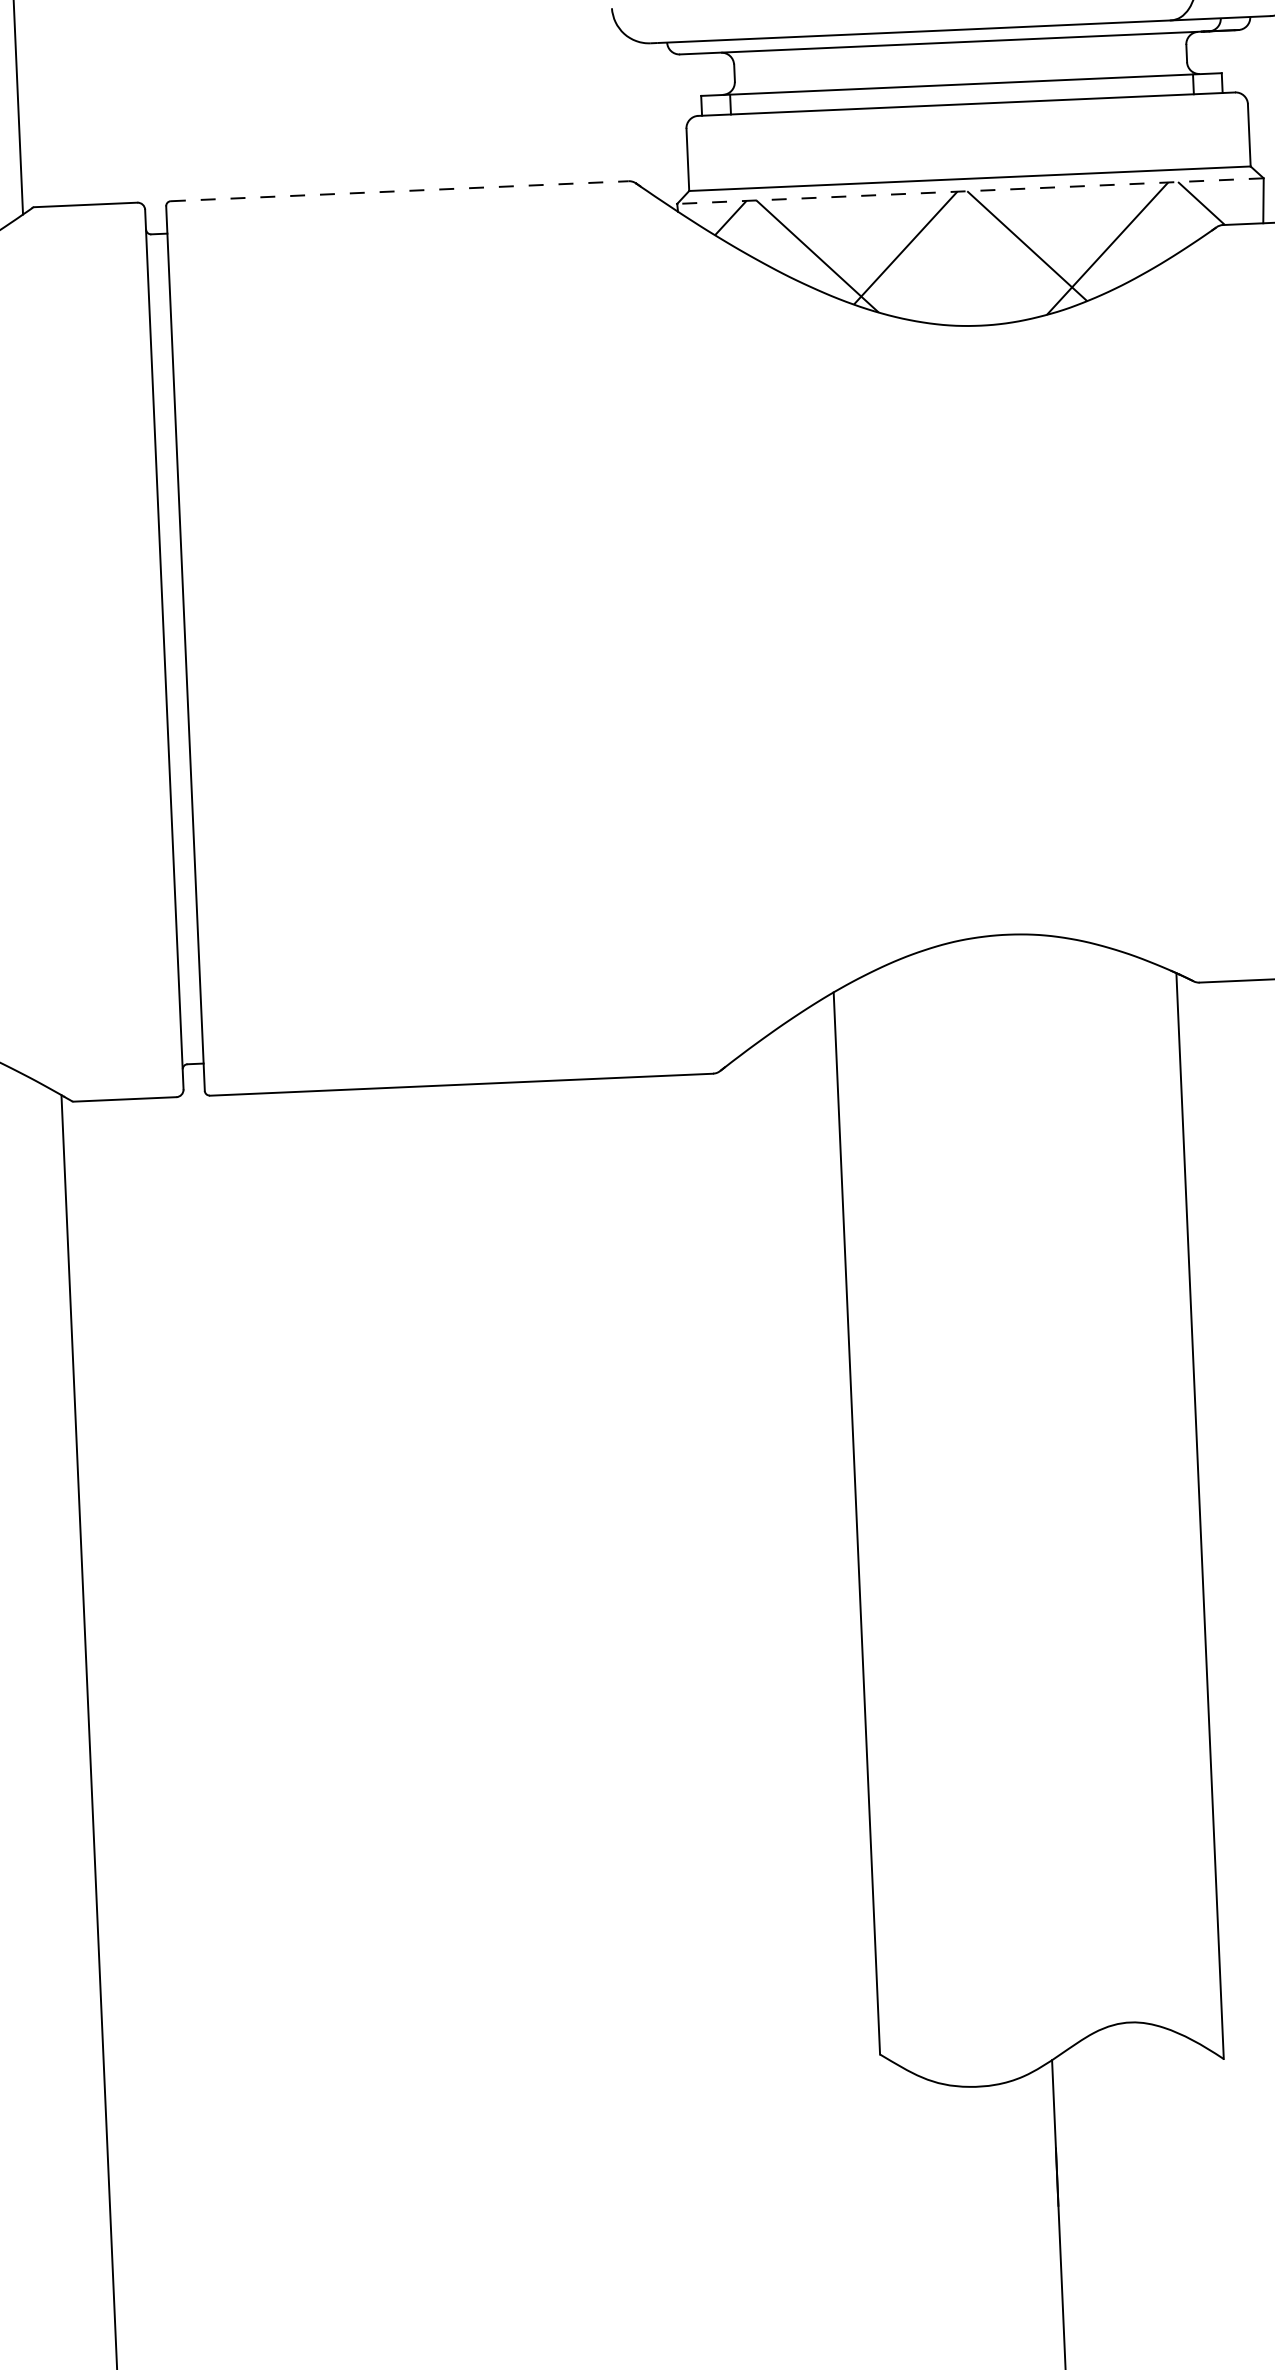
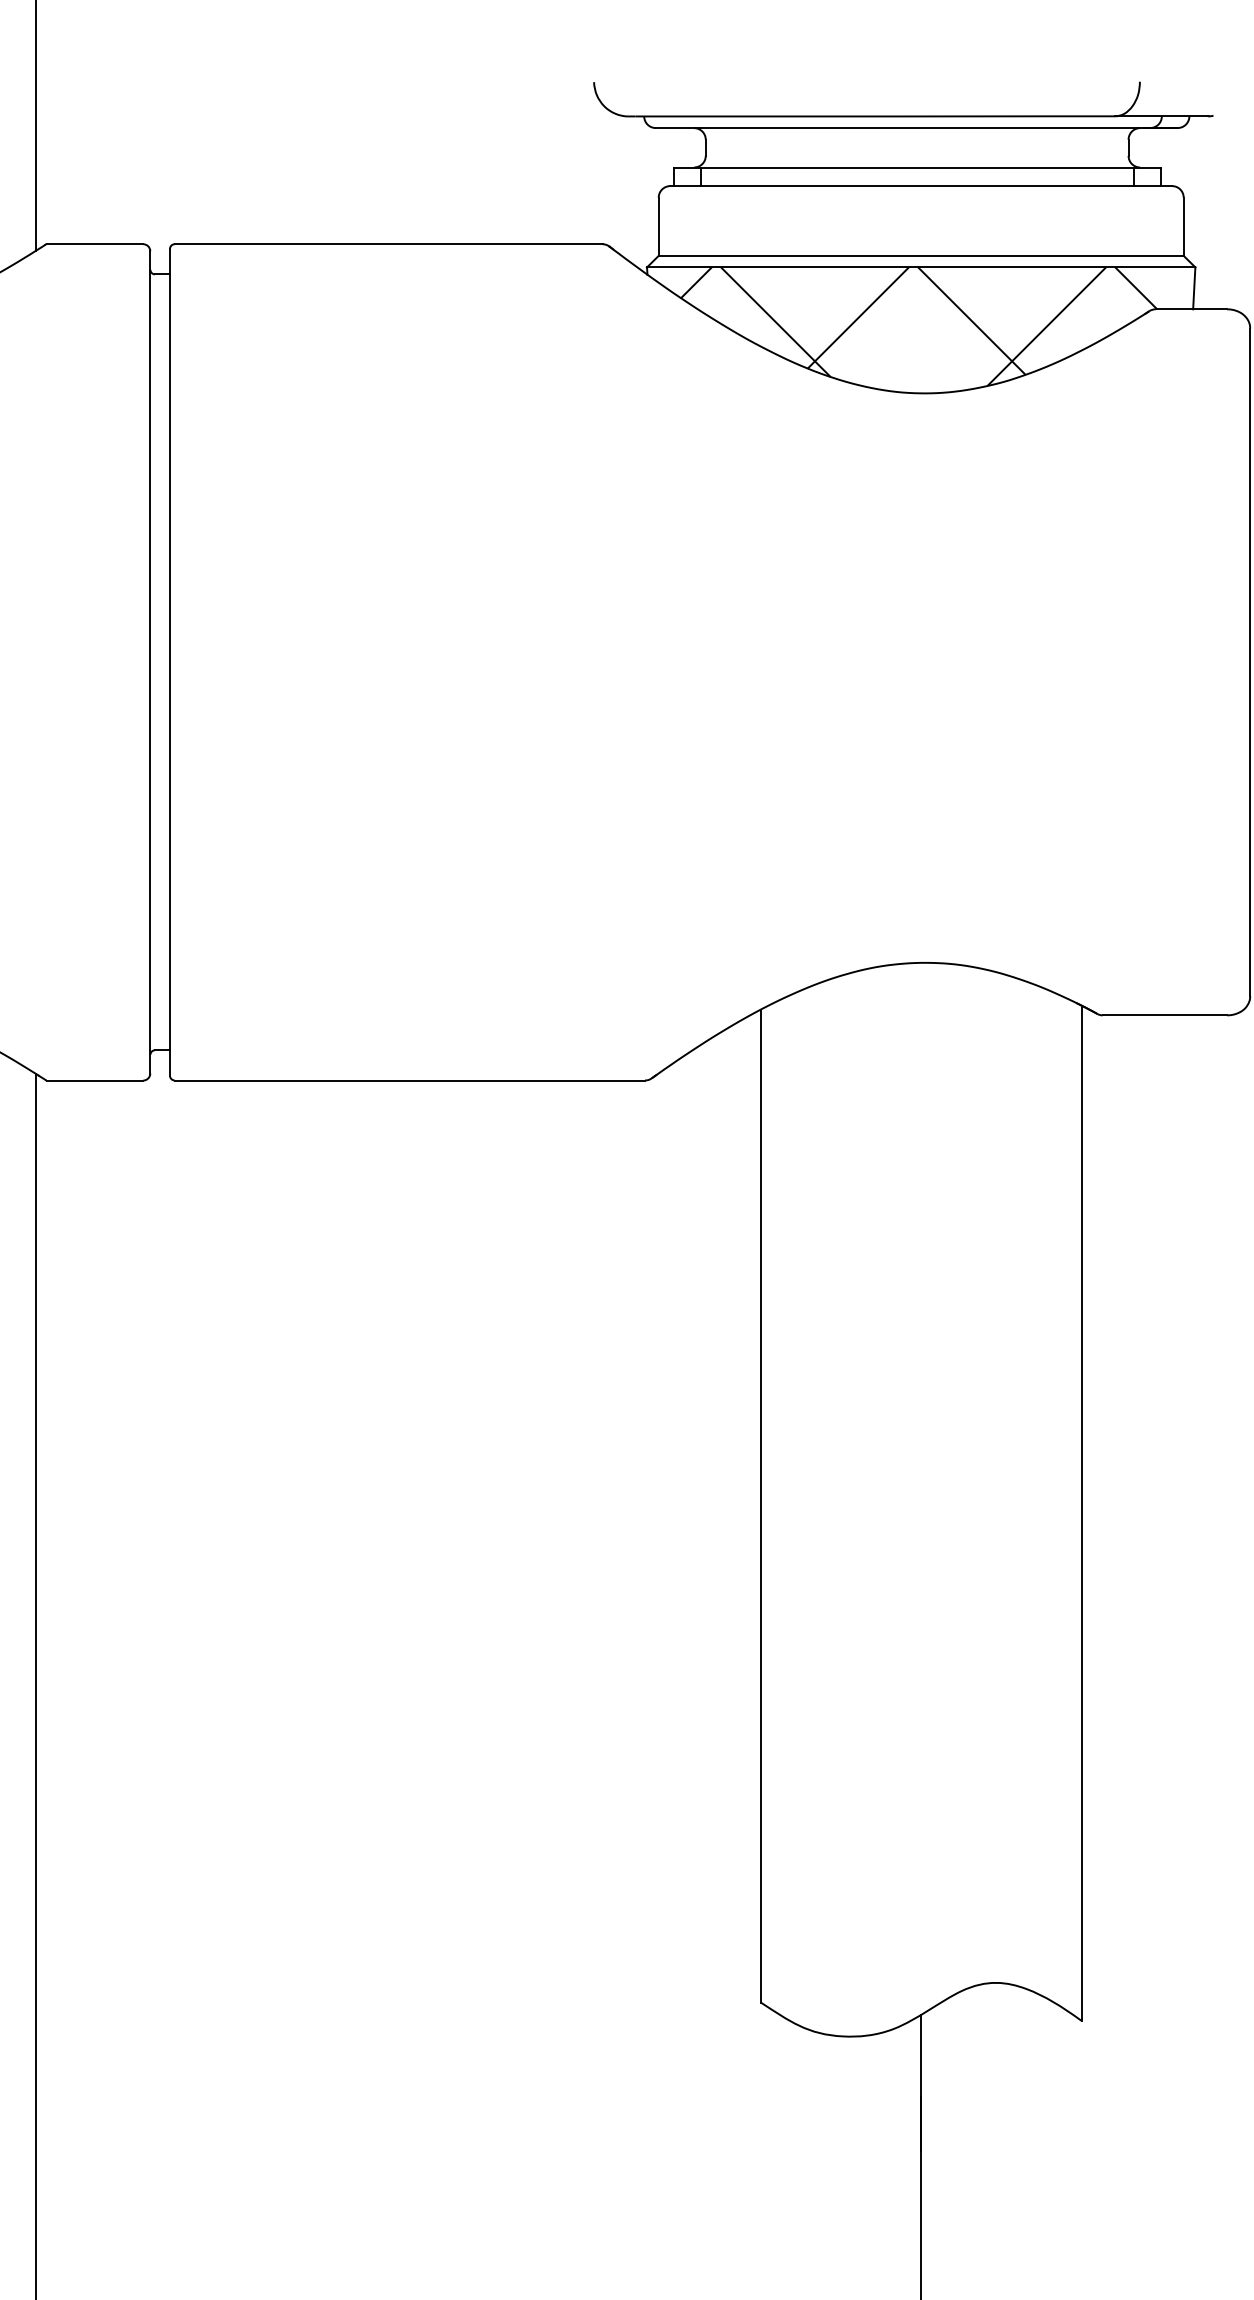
line: (399, 191) -> (388, 244), dashed -> solid
line: (969, 191) -> (920, 267), dashed -> solid

